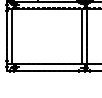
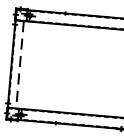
line: (12, 36) -> (20, 65), solid -> dashed

